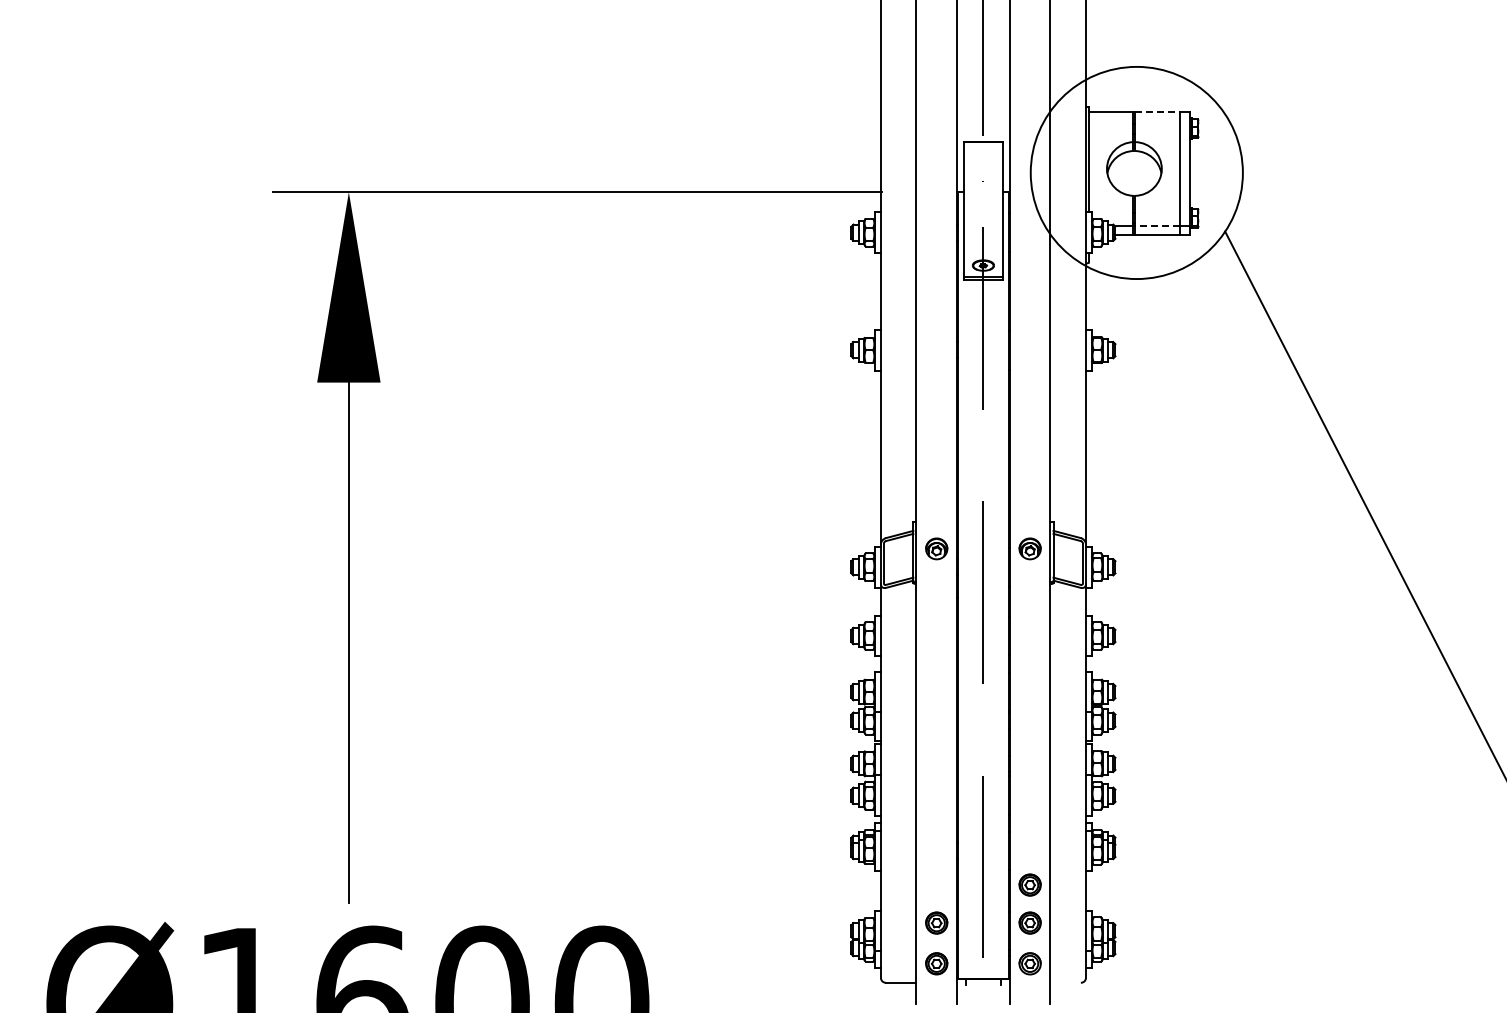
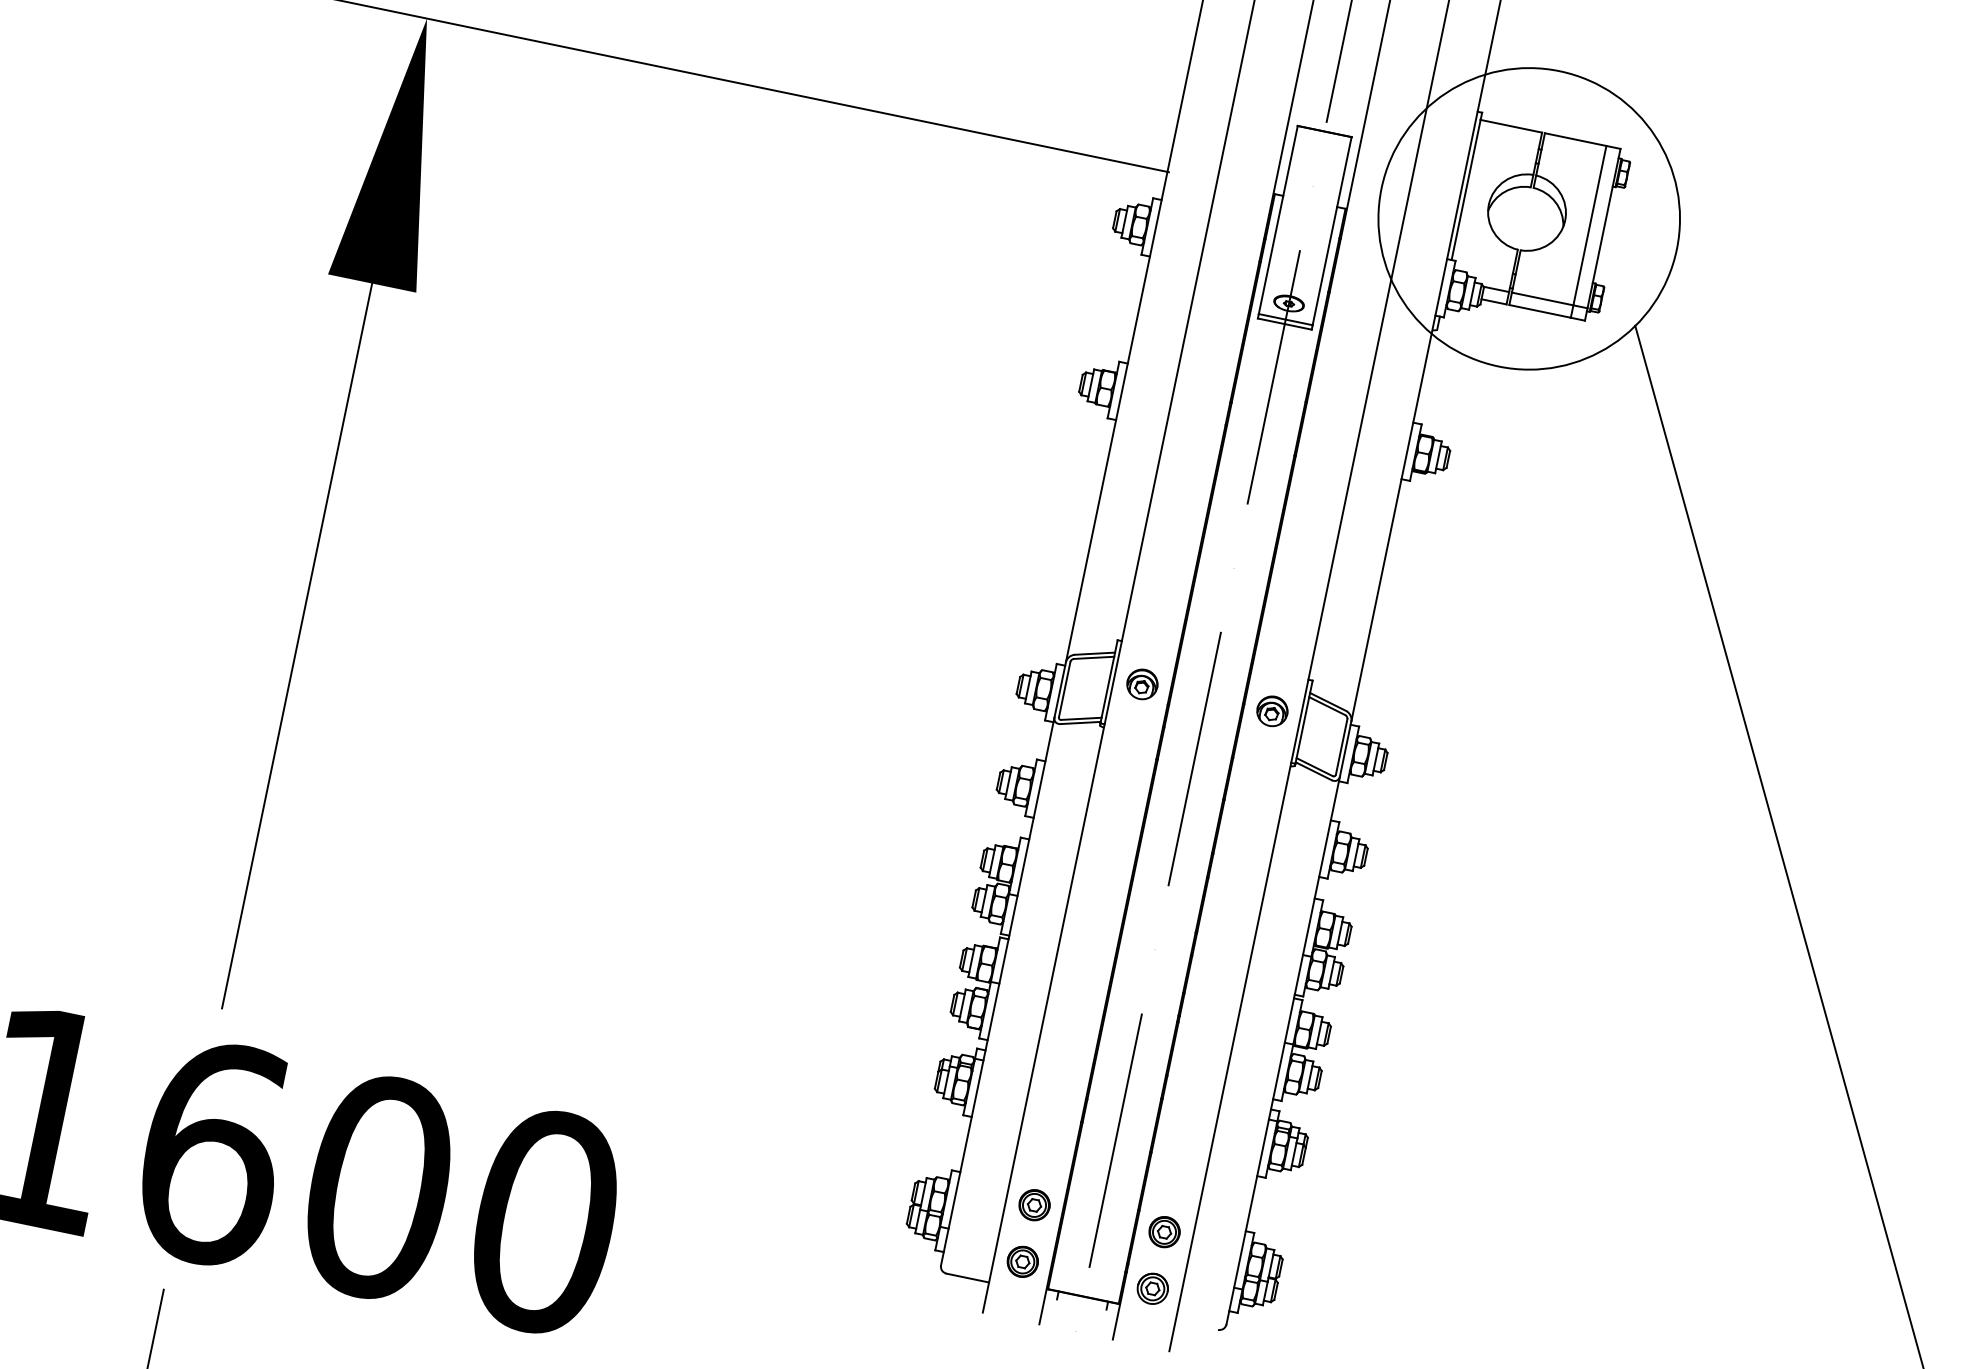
line: (1158, 111) -> (1577, 139), dashed -> solid
line: (1157, 226) -> (1542, 299), dashed -> solid
part: (1029, 884) -> (1174, 1178), removed

